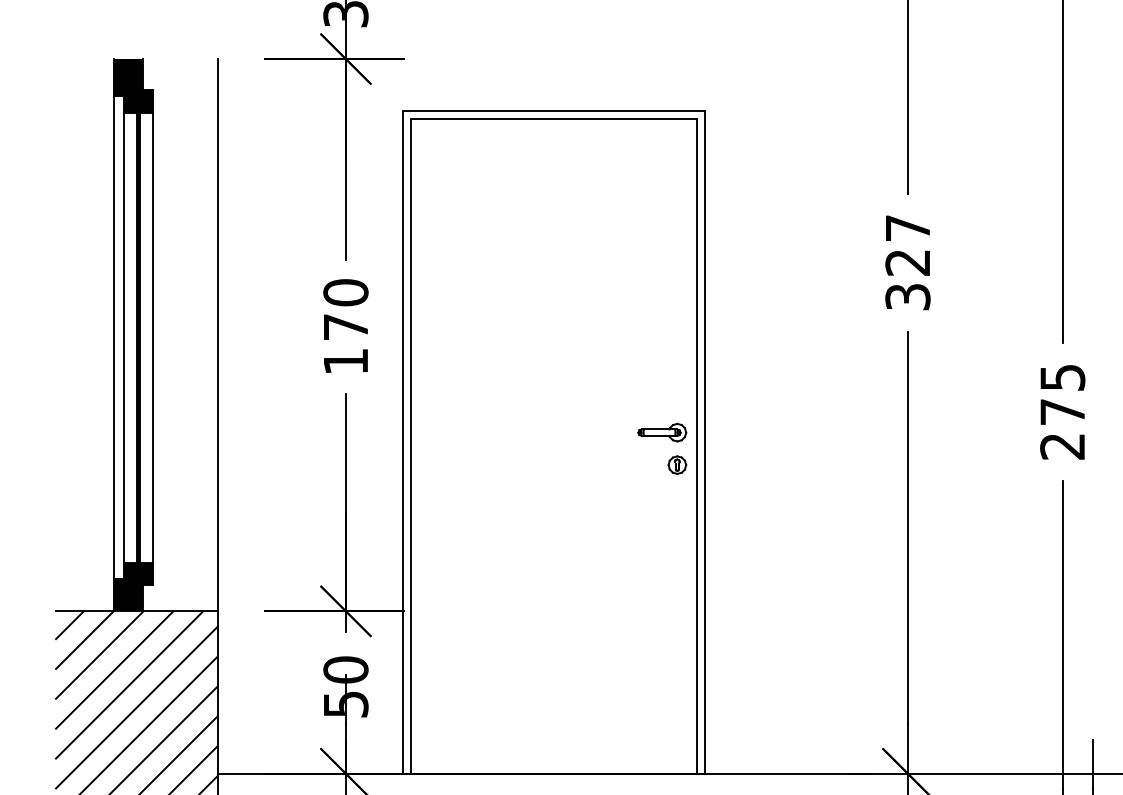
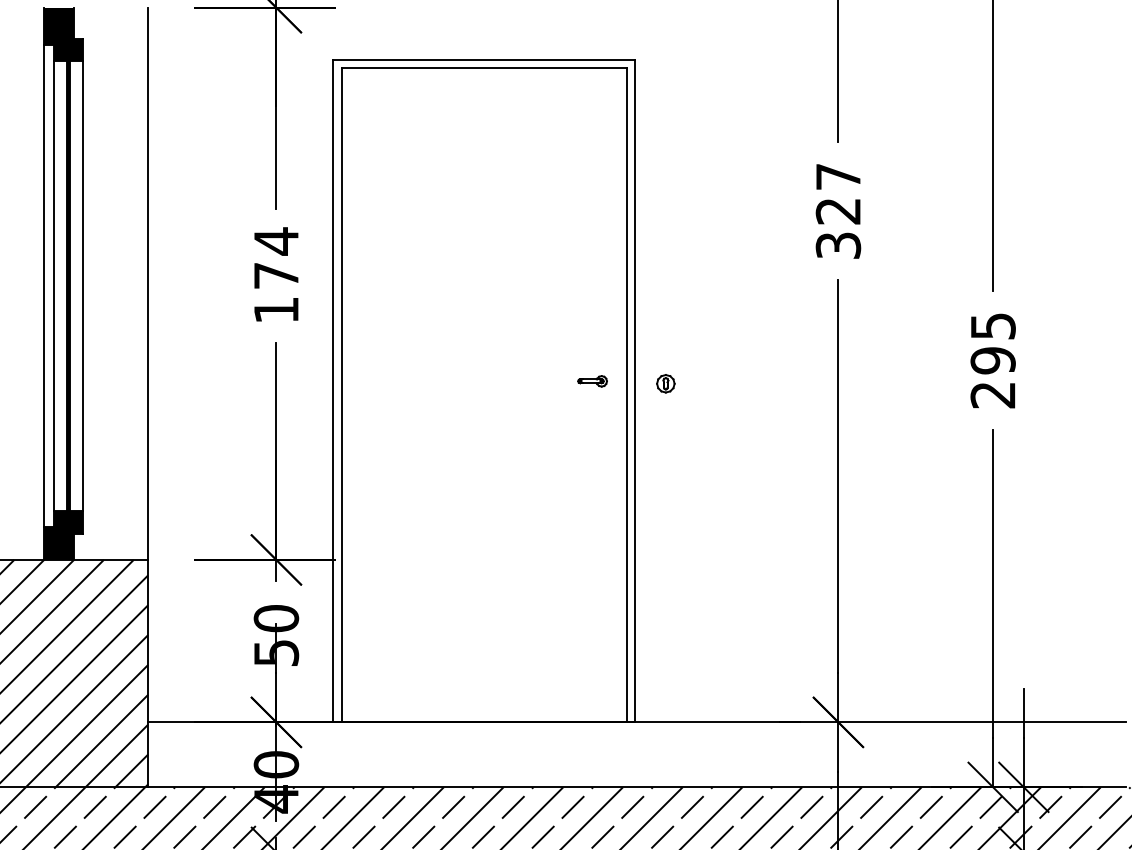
text: (346, 292) -> (276, 241), 170 -> 174
text: (1062, 411) -> (992, 360), 275 -> 295
part: (662, 432) -> (592, 381), size x0.6
part: (677, 464) -> (665, 383), moved

